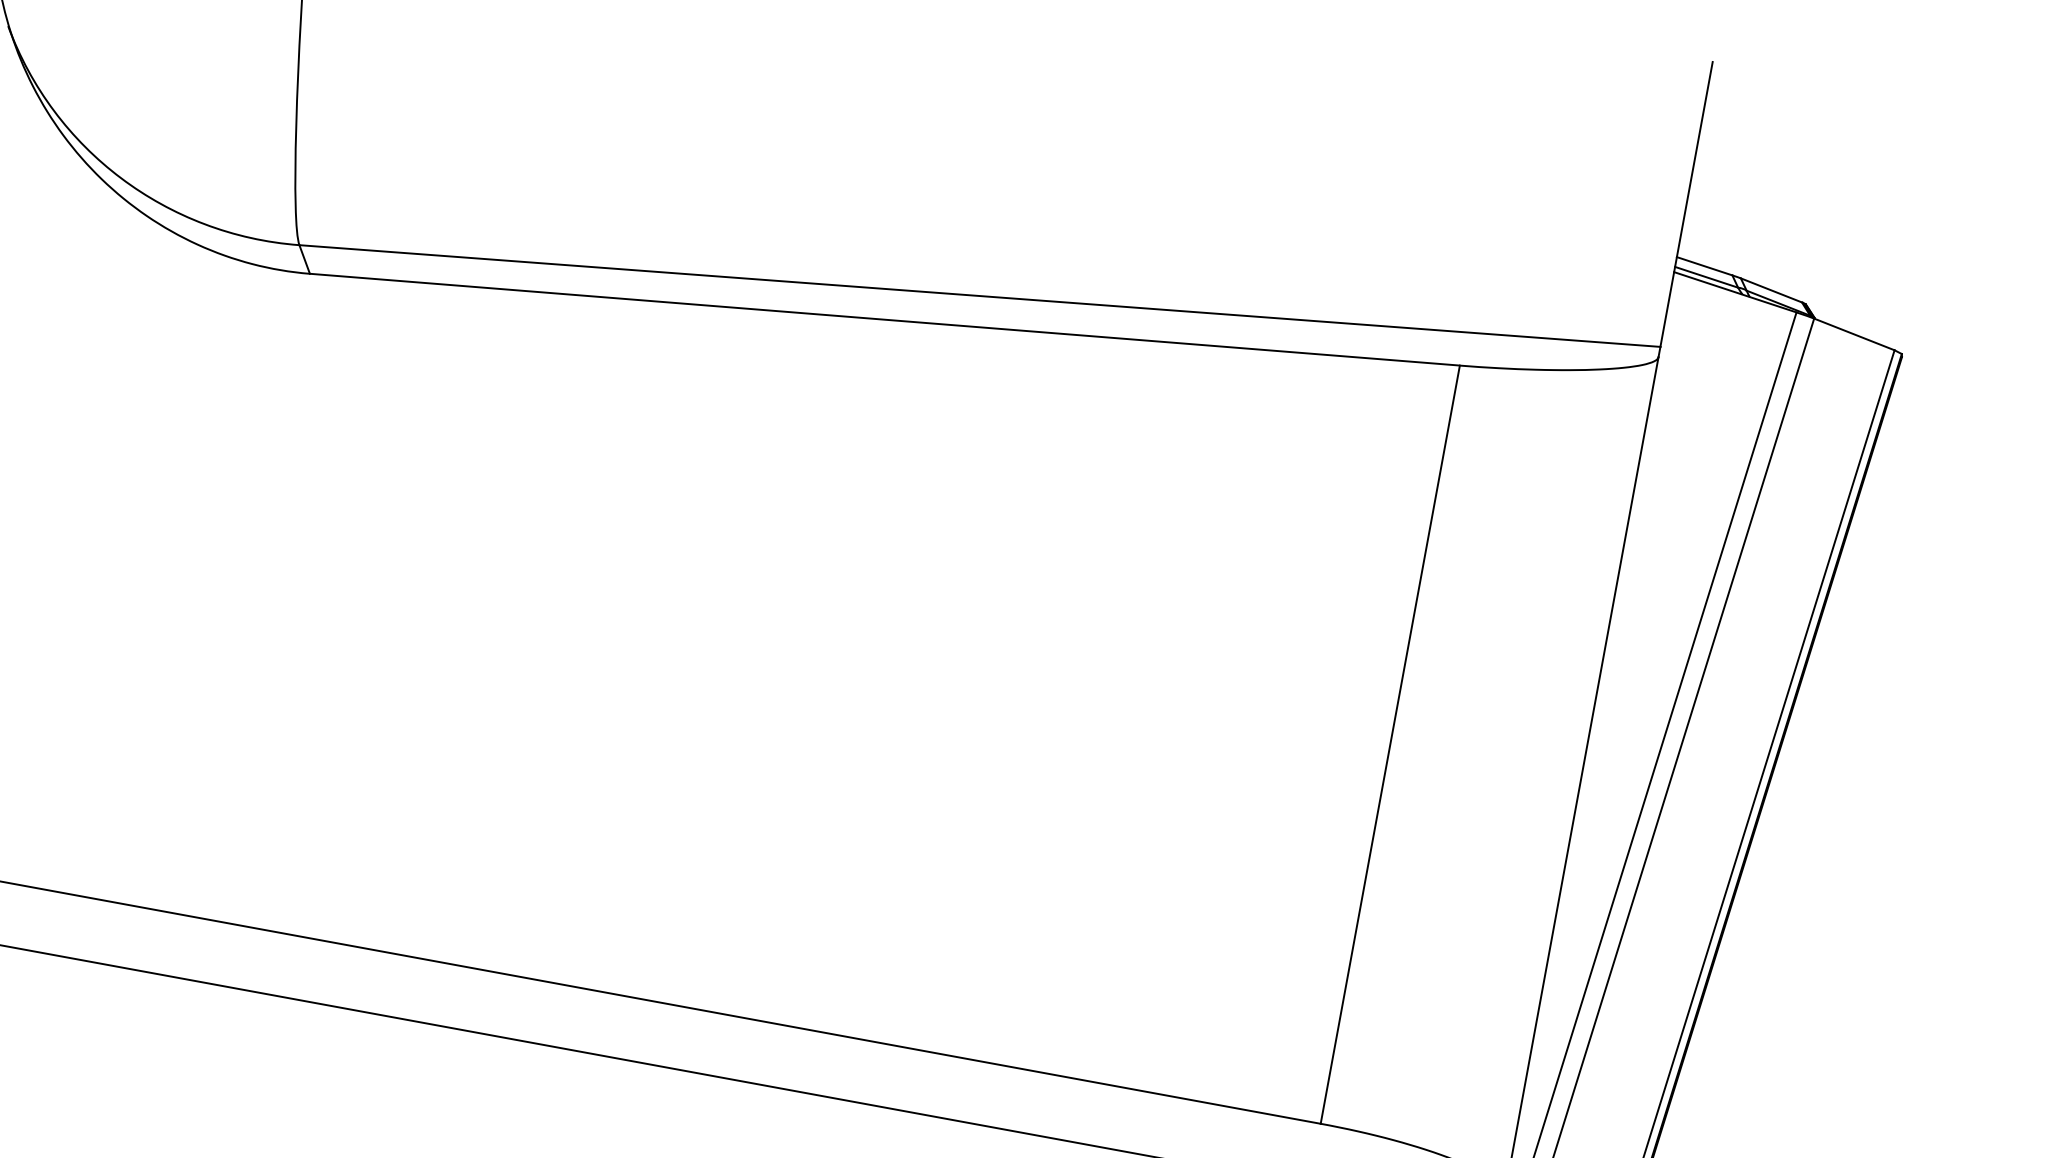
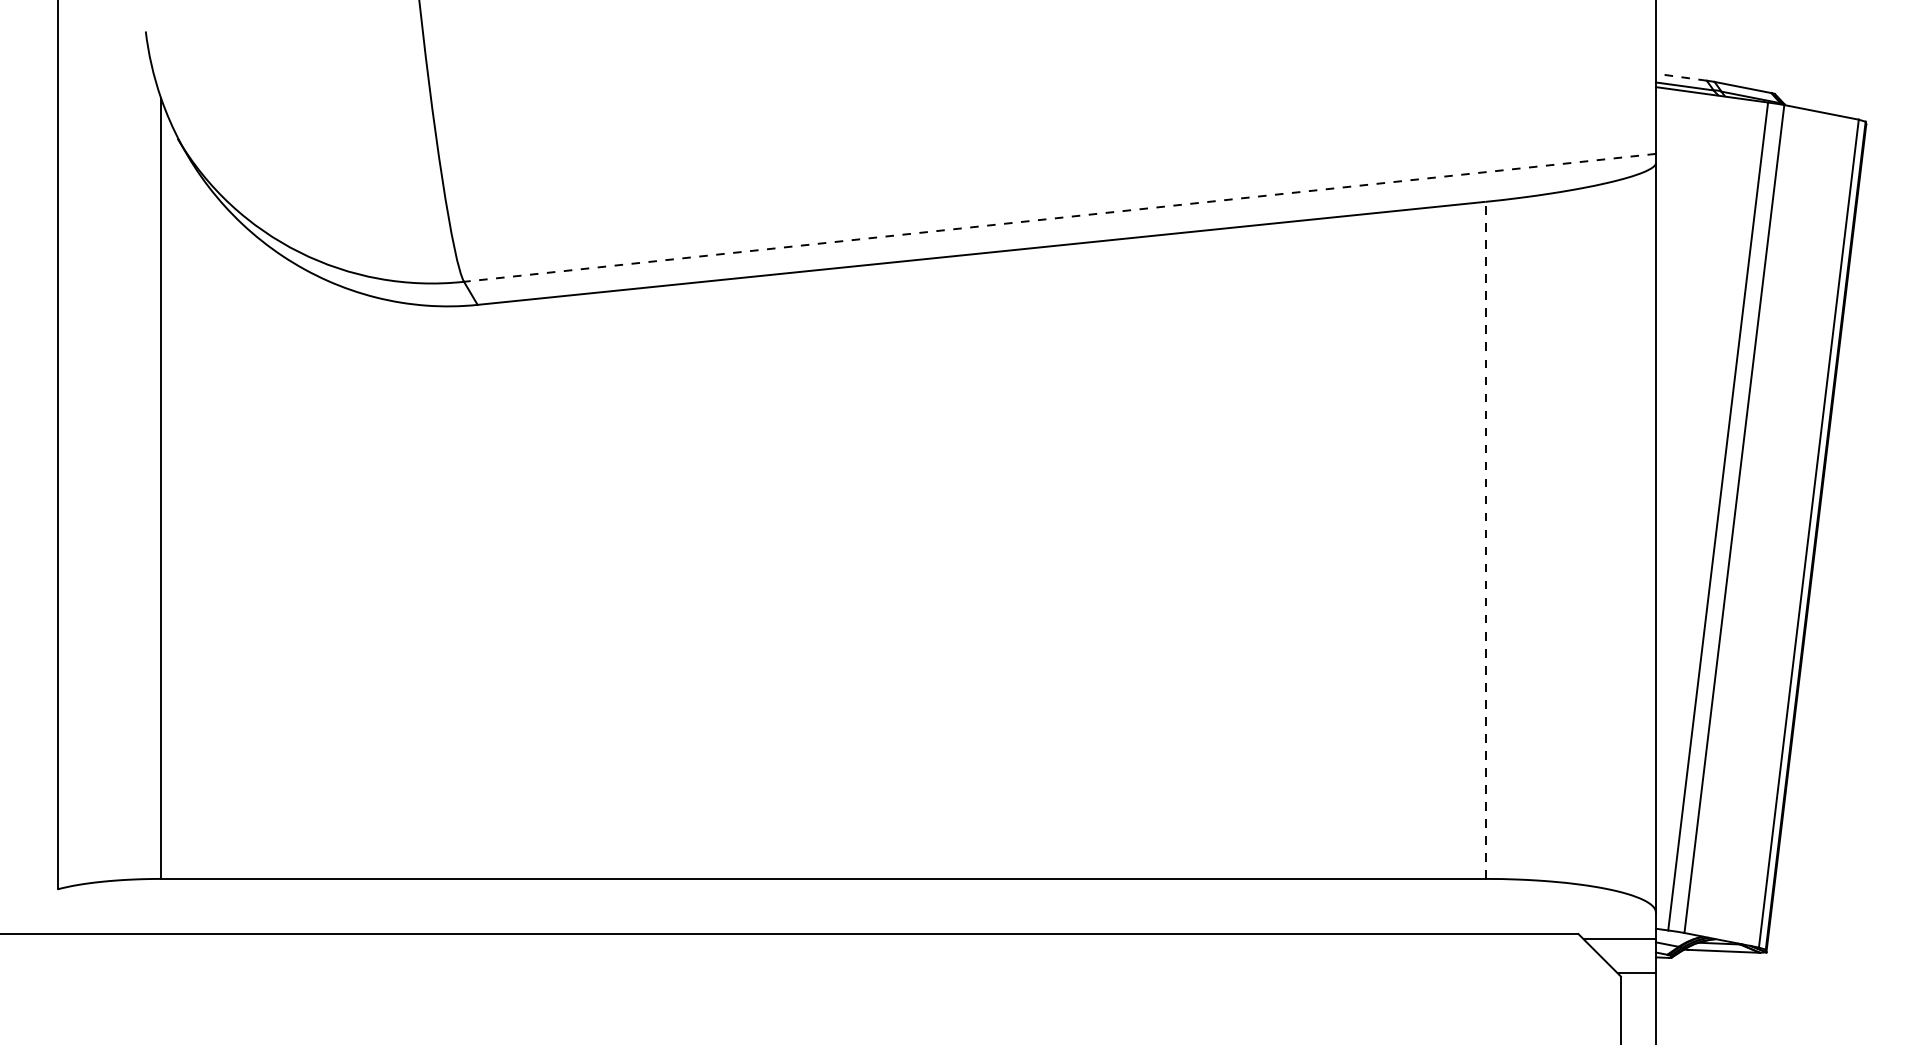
line: (1704, 266) -> (1681, 77), solid -> dashed
line: (979, 295) -> (1059, 217), solid -> dashed
line: (1390, 744) -> (1485, 540), solid -> dashed

